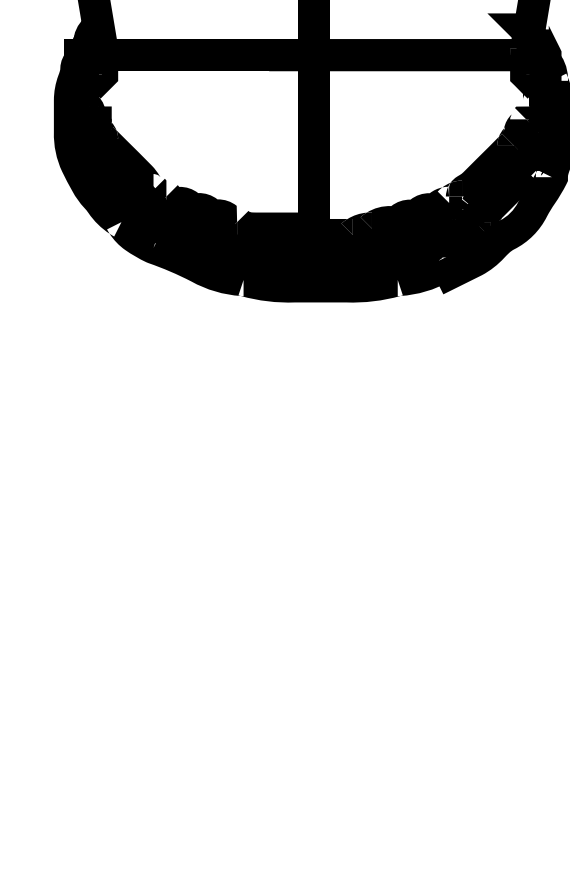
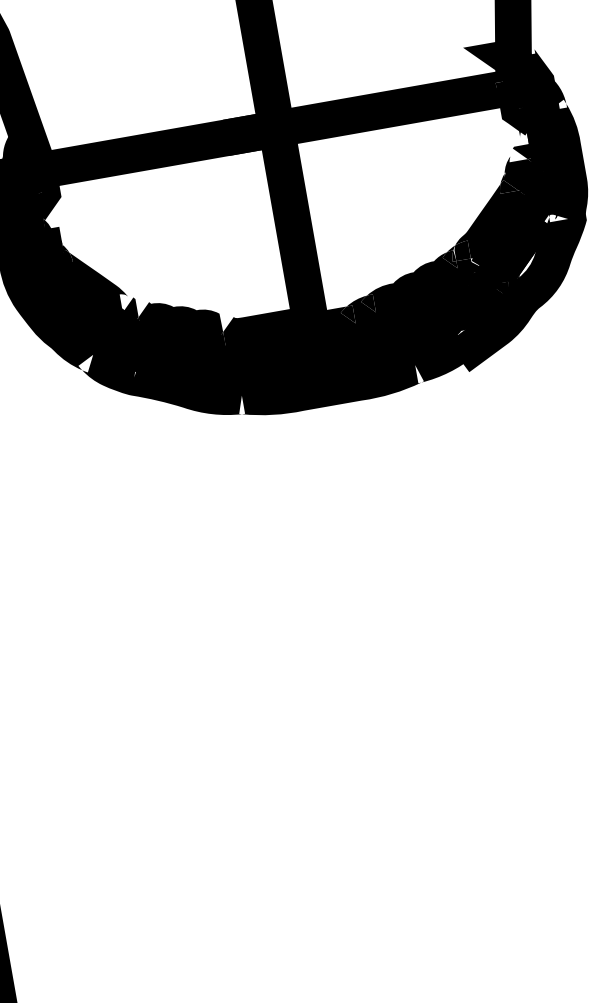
fill: (443, 194) -> (449, 259), added

